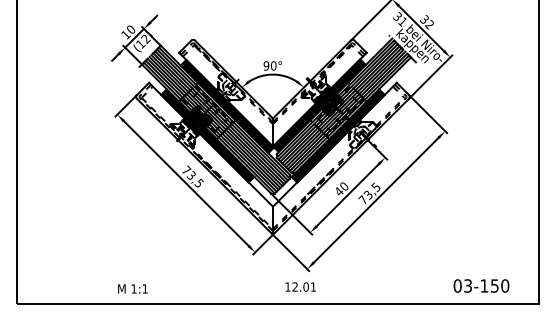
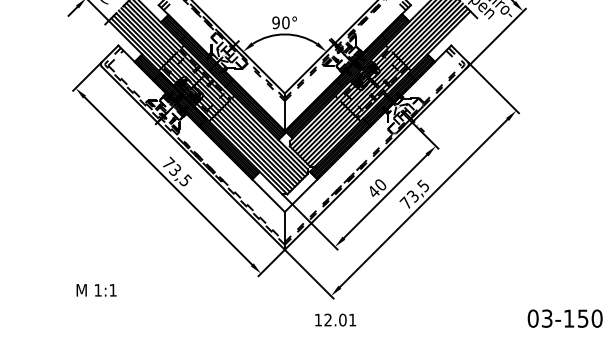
text: (300, 286) -> (335, 319), moved
text: (132, 288) -> (96, 289), moved

